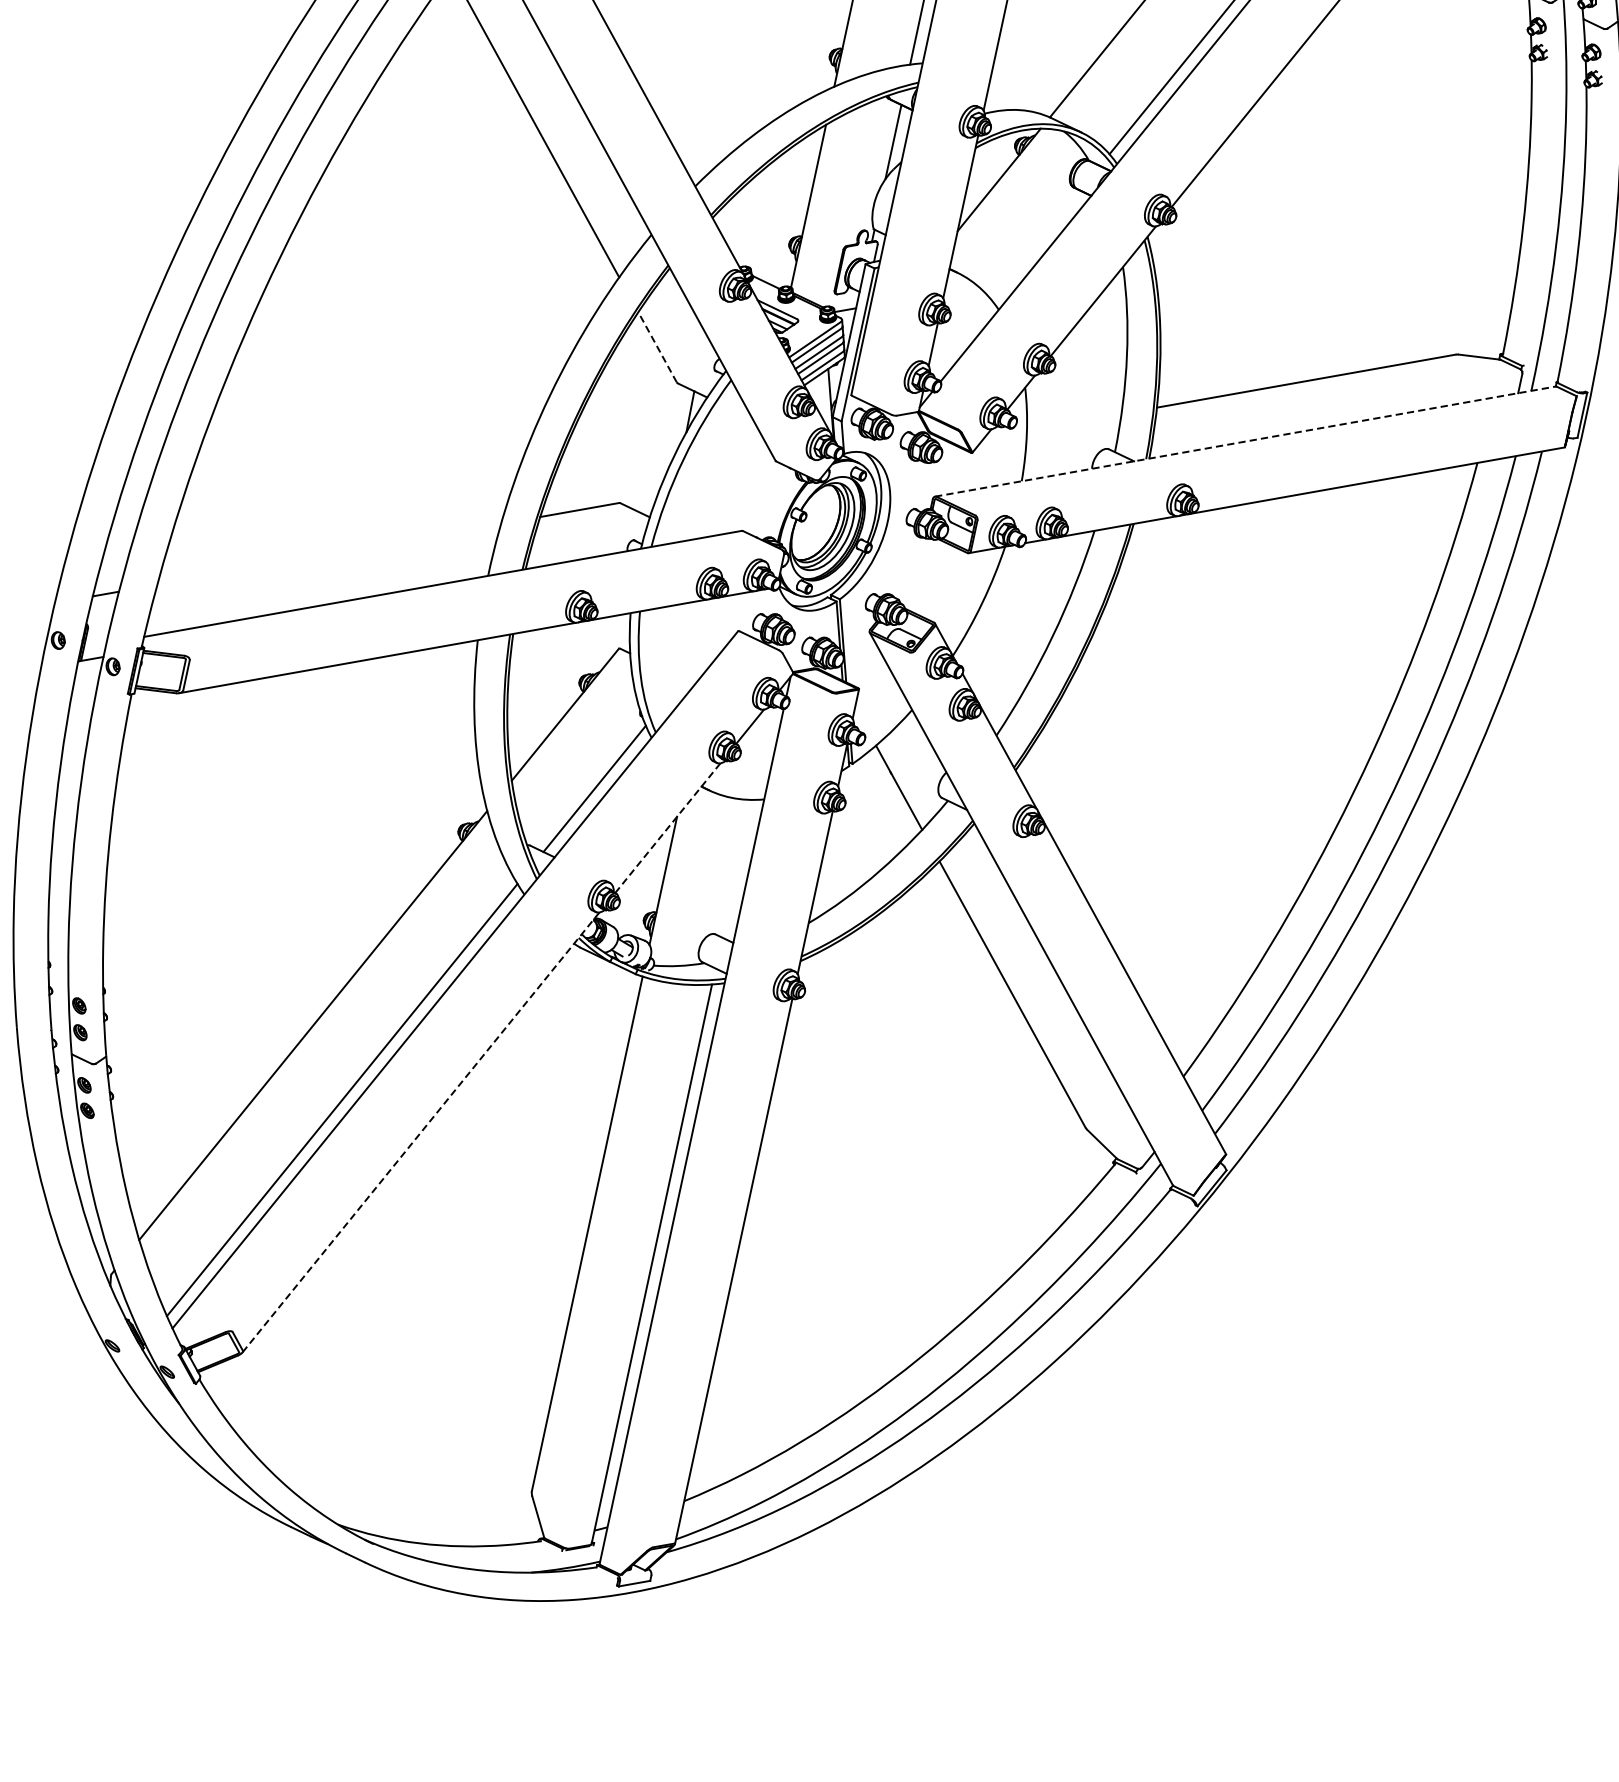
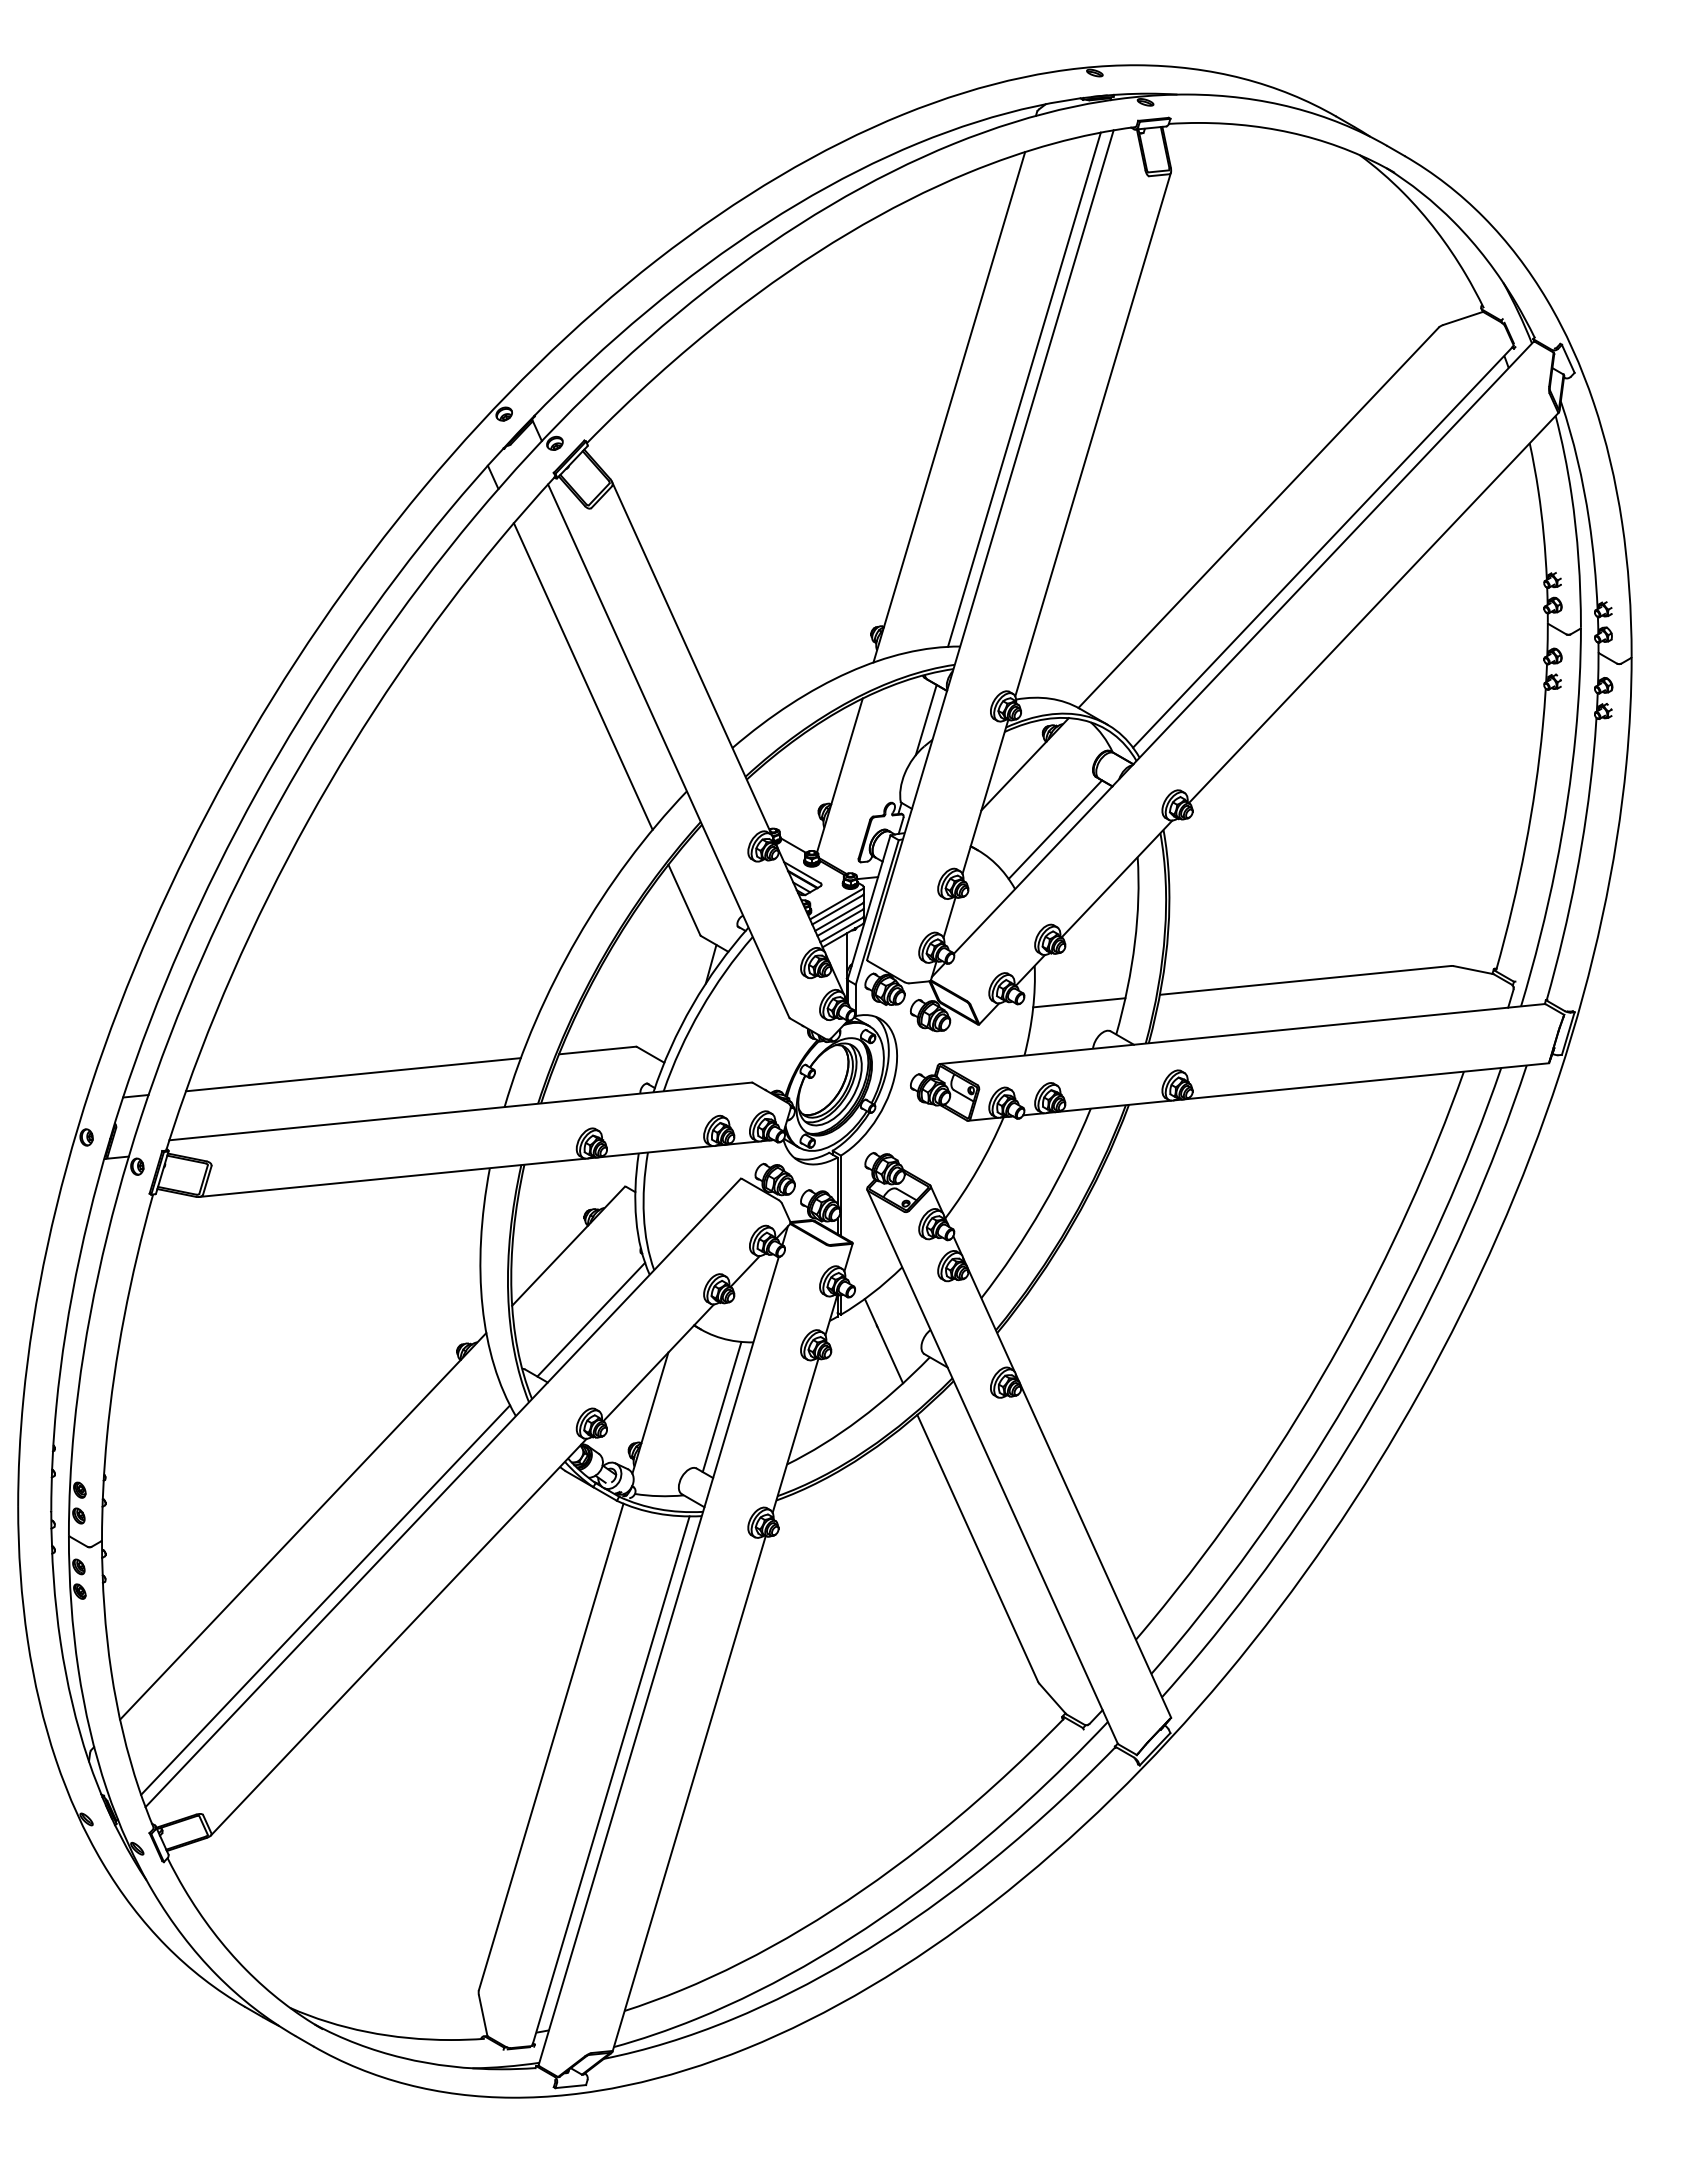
line: (1035, 244) -> (1055, 829), added
line: (657, 346) -> (684, 899), dashed -> solid
line: (1074, 421) -> (1079, 1002), added
line: (1245, 442) -> (1242, 1034), dashed -> solid
line: (328, 554) -> (352, 1074), added
line: (667, 827) -> (658, 1362), dashed -> solid
line: (736, 868) -> (721, 1406), added
line: (420, 1132) -> (398, 1637), dashed -> solid

